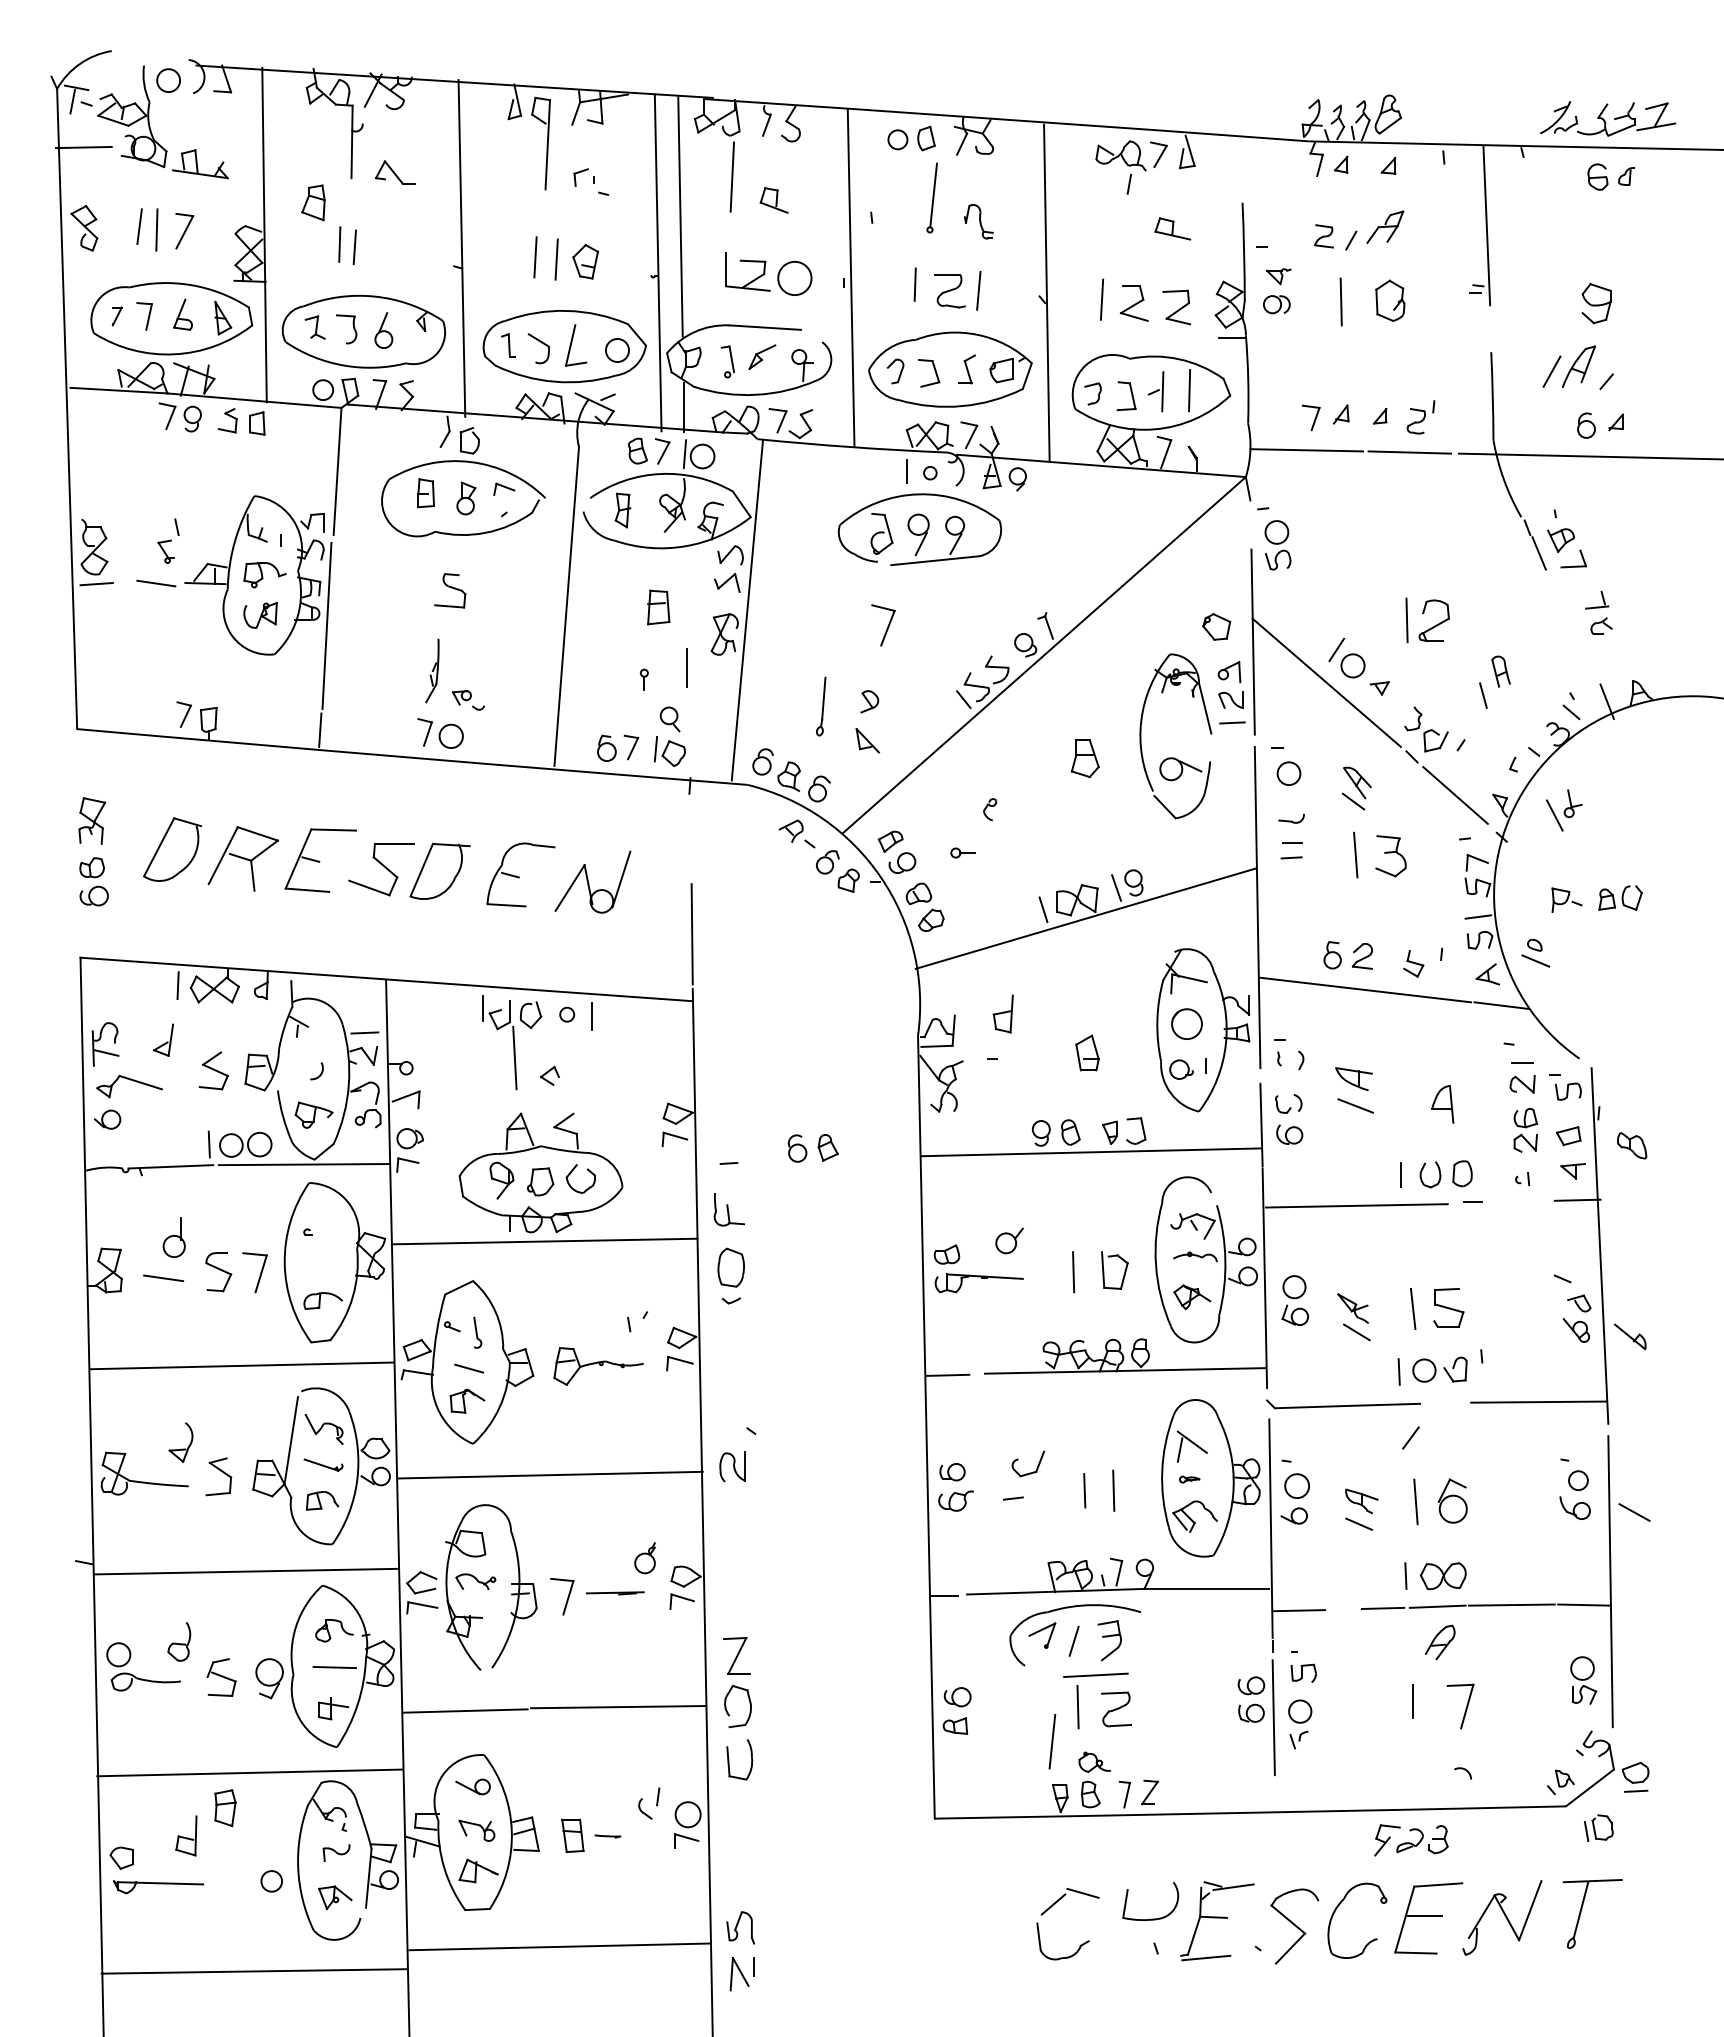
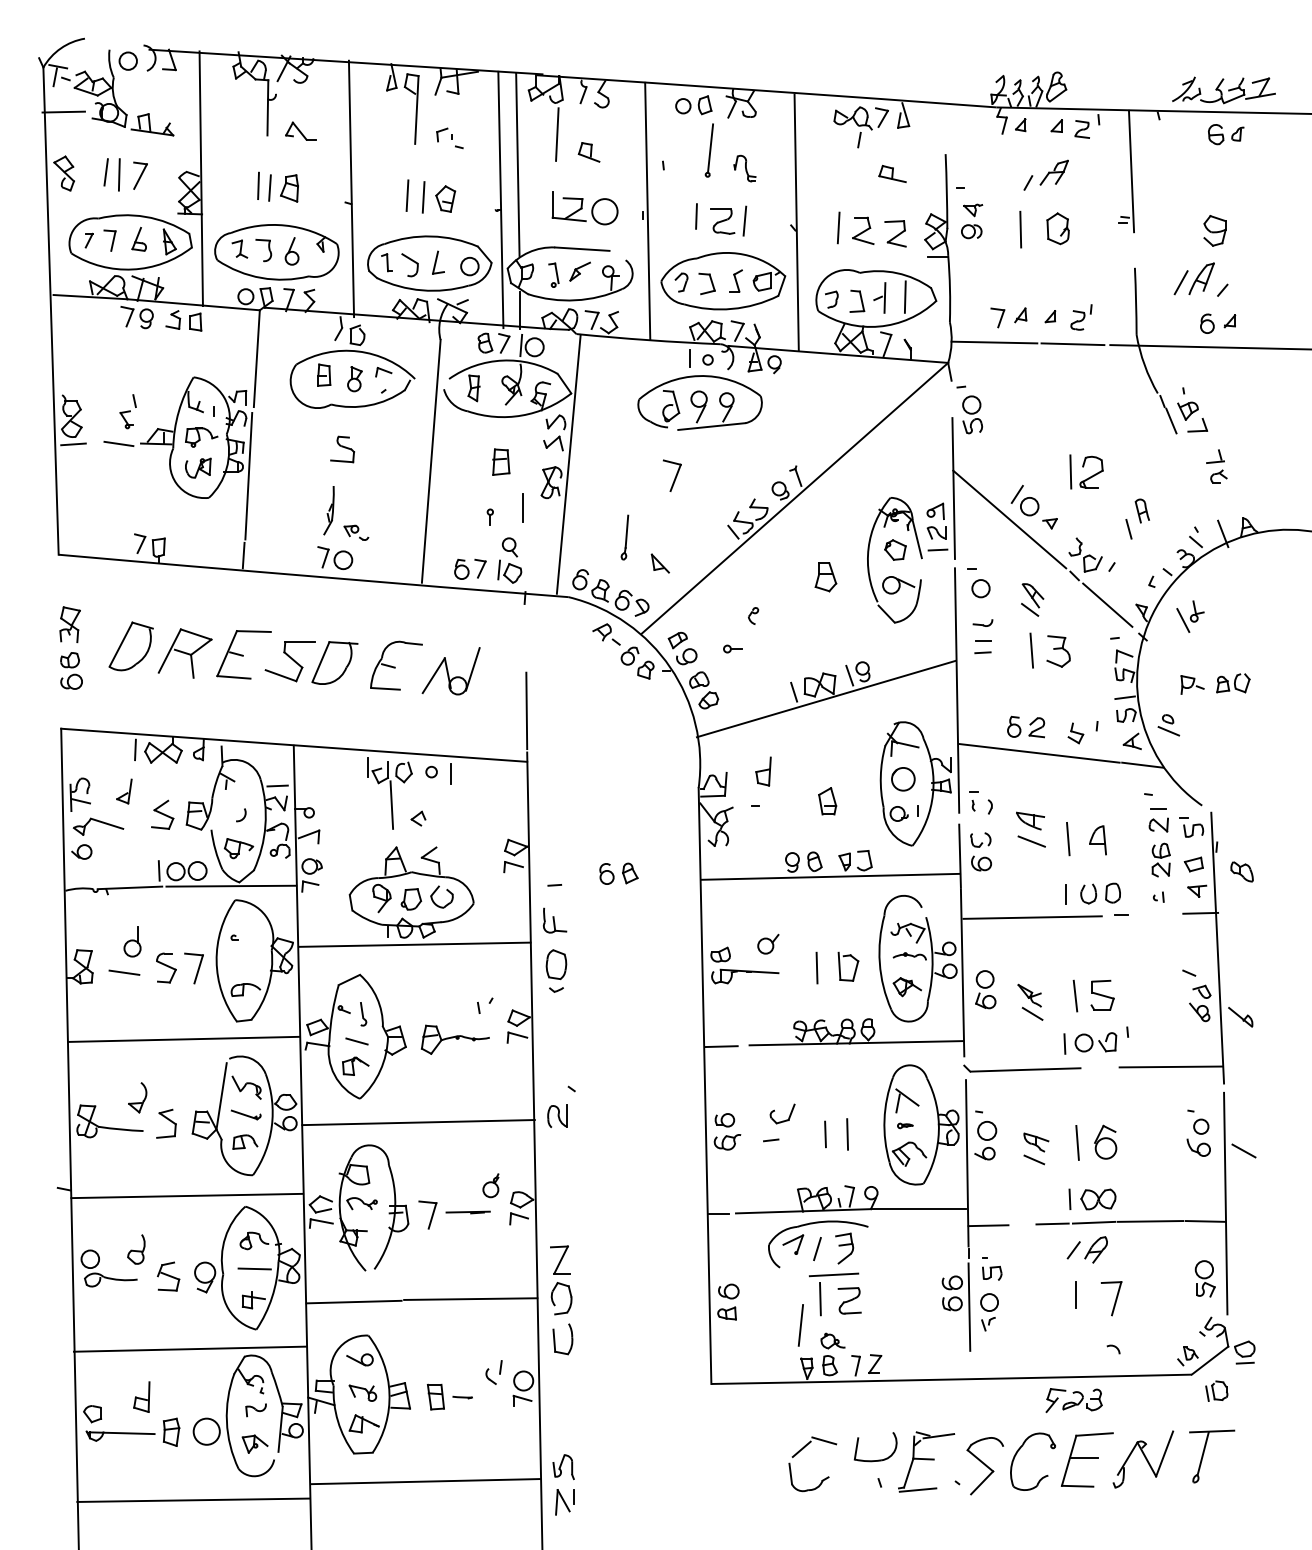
part: (313, 202) -> (289, 188), moved
part: (1323, 236) -> (1081, 129), moved
part: (576, 345) -> (438, 262), size x0.71
part: (1216, 626) -> (895, 549), moved
part: (869, 701) -> (641, 607), moved
line: (1403, 1102) -> (1068, 838), added
line: (1410, 1437) -> (1073, 1249), moved
part: (225, 1808) -> (171, 1432), moved
circle: (271, 1881) -> (206, 1431), size x1.67

